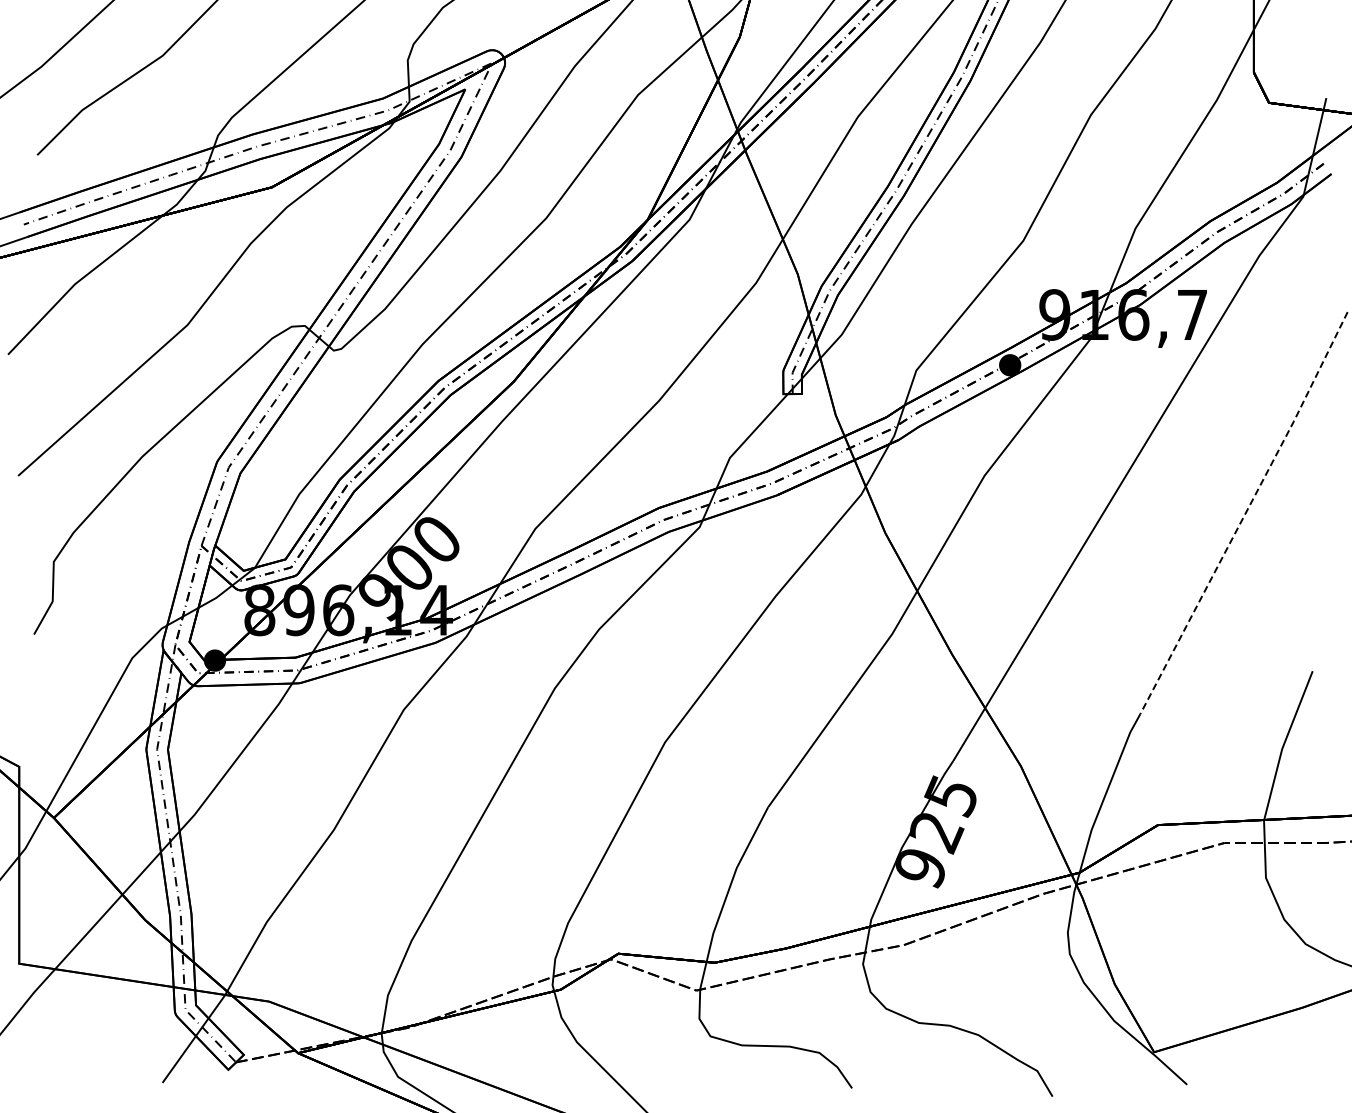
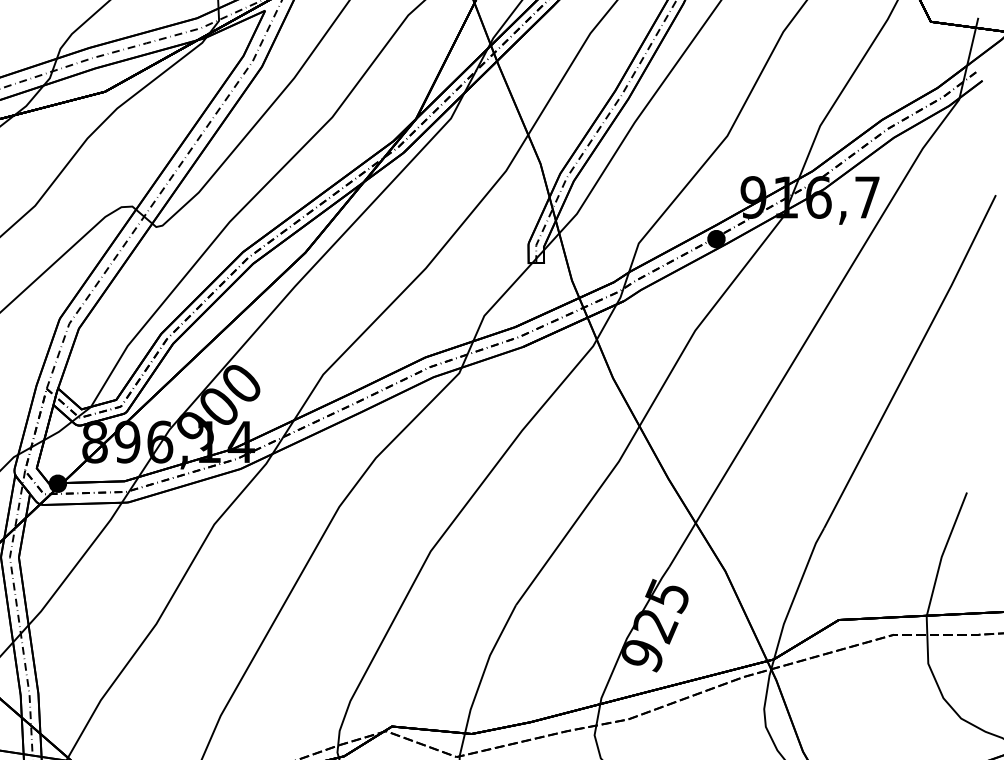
line: (1245, 513) -> (911, 361), dashed -> solid

